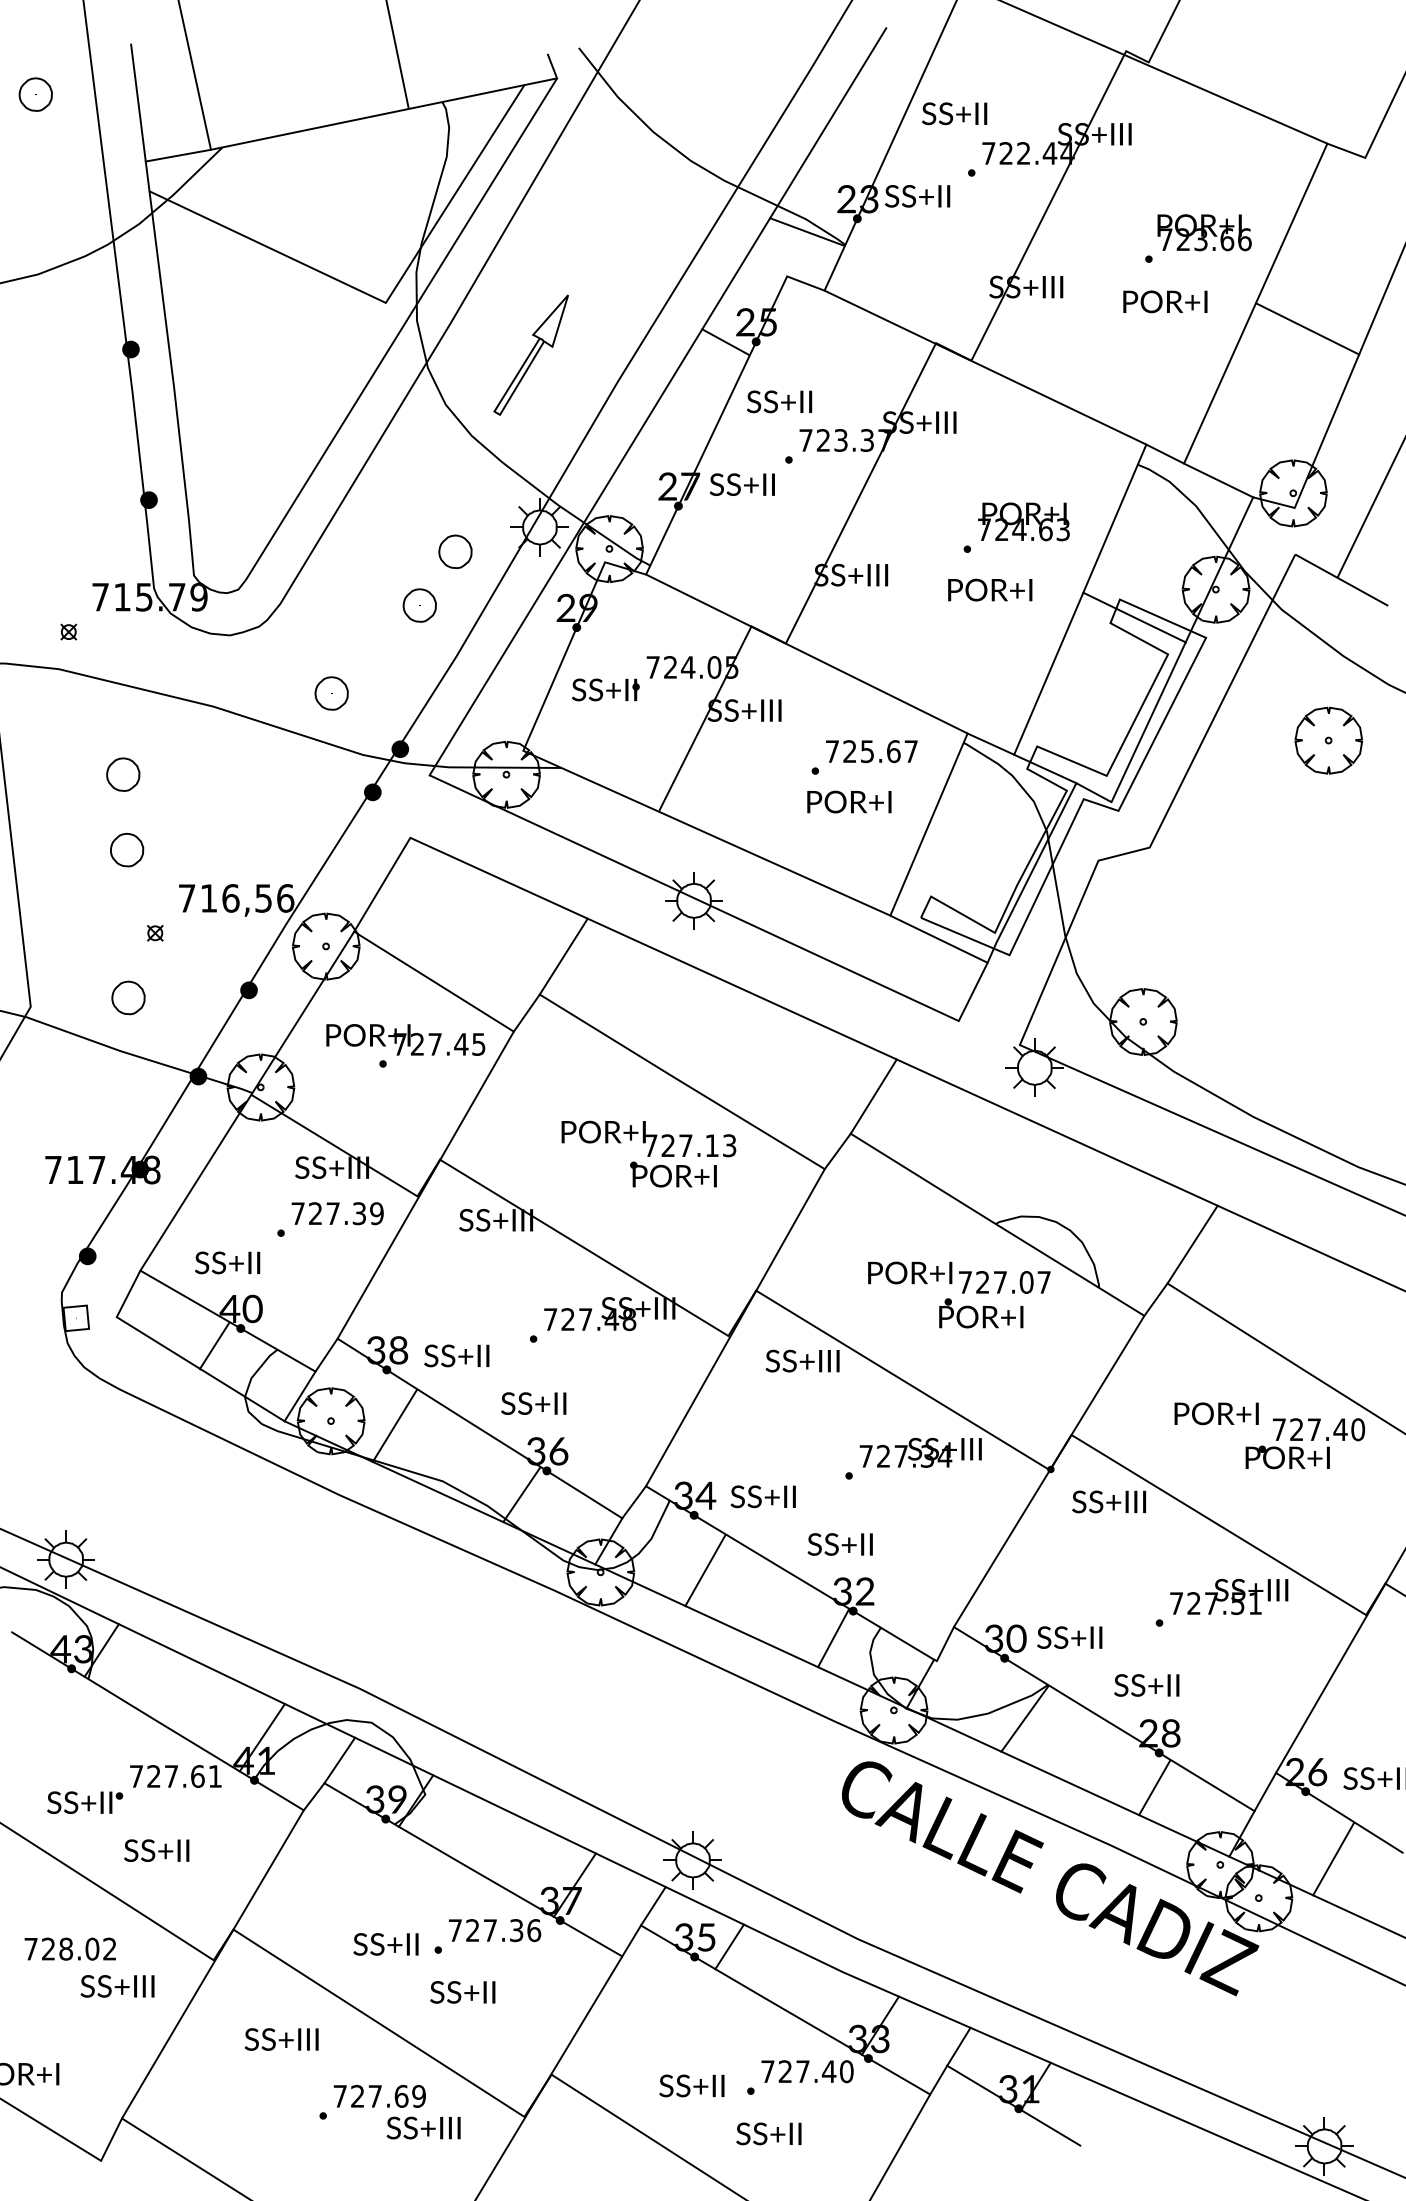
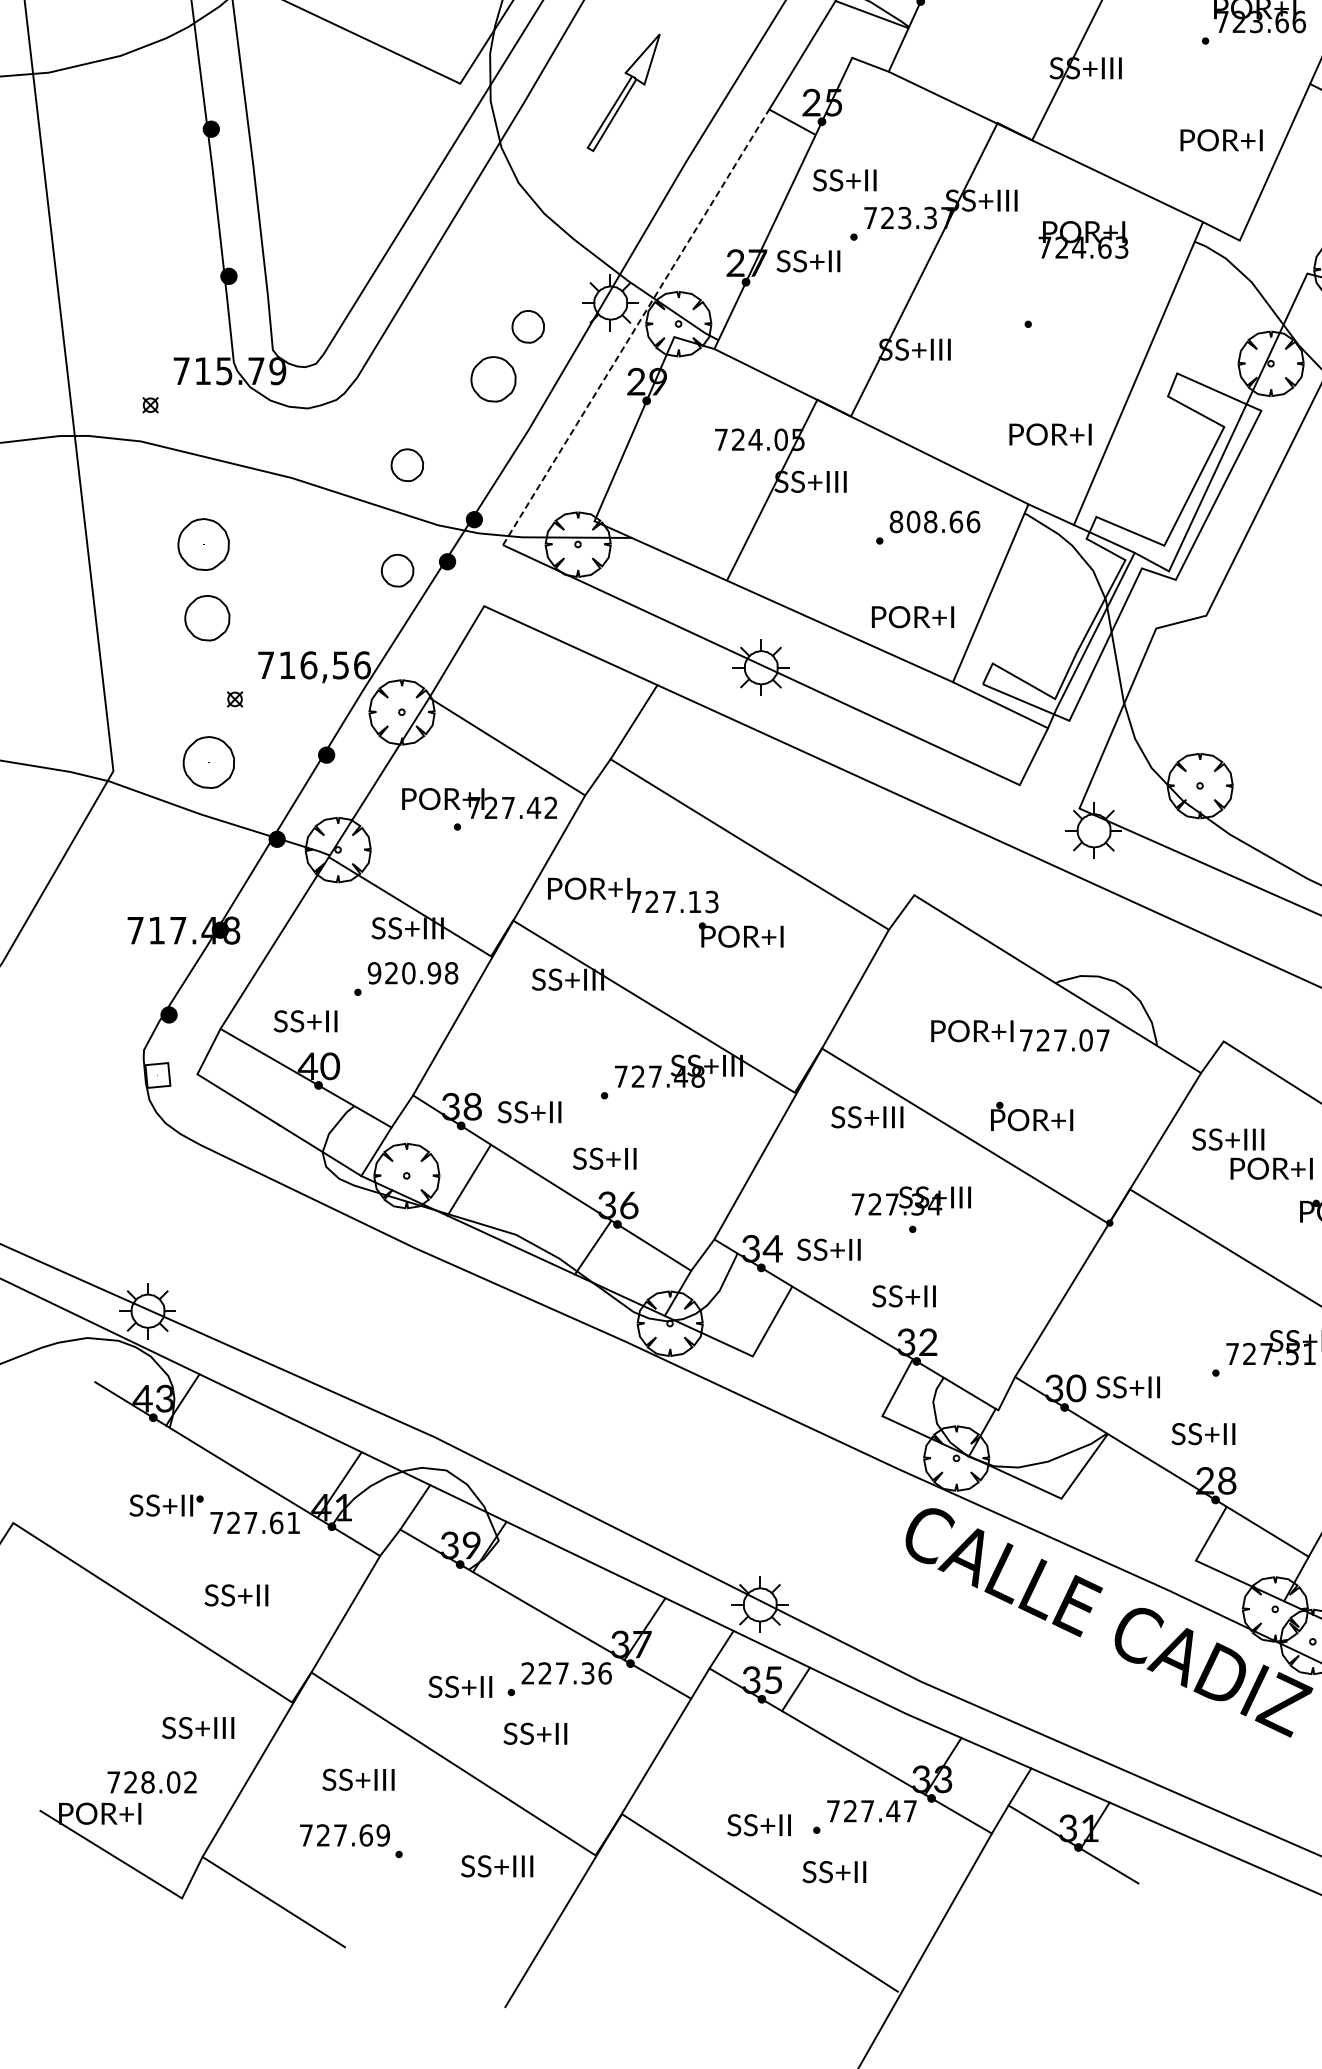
text: (1165, 301) -> (1221, 139), moved
part: (530, 354) -> (623, 92), moved
line: (1218, 480) -> (1273, 257), removed
text: (1023, 521) -> (1083, 239), moved
line: (566, 551) -> (636, 326), solid -> dashed
text: (990, 589) -> (1050, 433), moved
part: (419, 605) -> (493, 379), size x1.4
line: (1134, 617) -> (1191, 390), removed
part: (605, 689) -> (674, 461), removed
text: (871, 751) -> (934, 521), 725.67 -> 808.66
part: (123, 774) -> (204, 544), size x1.6
part: (321, 801) -> (397, 570), added
text: (849, 801) -> (913, 616), moved
part: (127, 849) -> (207, 617), size x1.4
part: (128, 997) -> (208, 762), size x1.6
text: (478, 1044) -> (550, 808), 727.45 -> 727.42
line: (873, 1096) -> (936, 858), removed
text: (648, 1138) -> (632, 894), moved
text: (337, 1213) -> (413, 973), 727.39 -> 920.98
line: (1192, 1244) -> (1248, 1003), removed
part: (981, 1313) -> (1032, 1116), moved
line: (214, 1345) -> (292, 1102), removed
text: (920, 1452) -> (911, 1200), moved
text: (1108, 1501) -> (1227, 1139), moved
line: (751, 1636) -> (817, 1386), removed
line: (1070, 1783) -> (1128, 1529), removed
part: (85, 1802) -> (166, 1505), moved
text: (454, 1930) -> (527, 1673), 727.36 -> 227.36
text: (69, 1948) -> (151, 1781), moved
text: (846, 2071) -> (910, 1811), 727.40 -> 727.47
text: (379, 2096) -> (344, 1835), moved

